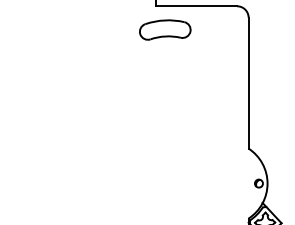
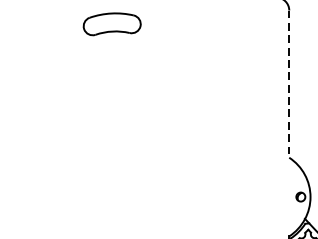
part: (165, 29) -> (112, 23), moved
line: (248, 83) -> (289, 84), solid -> dashed

